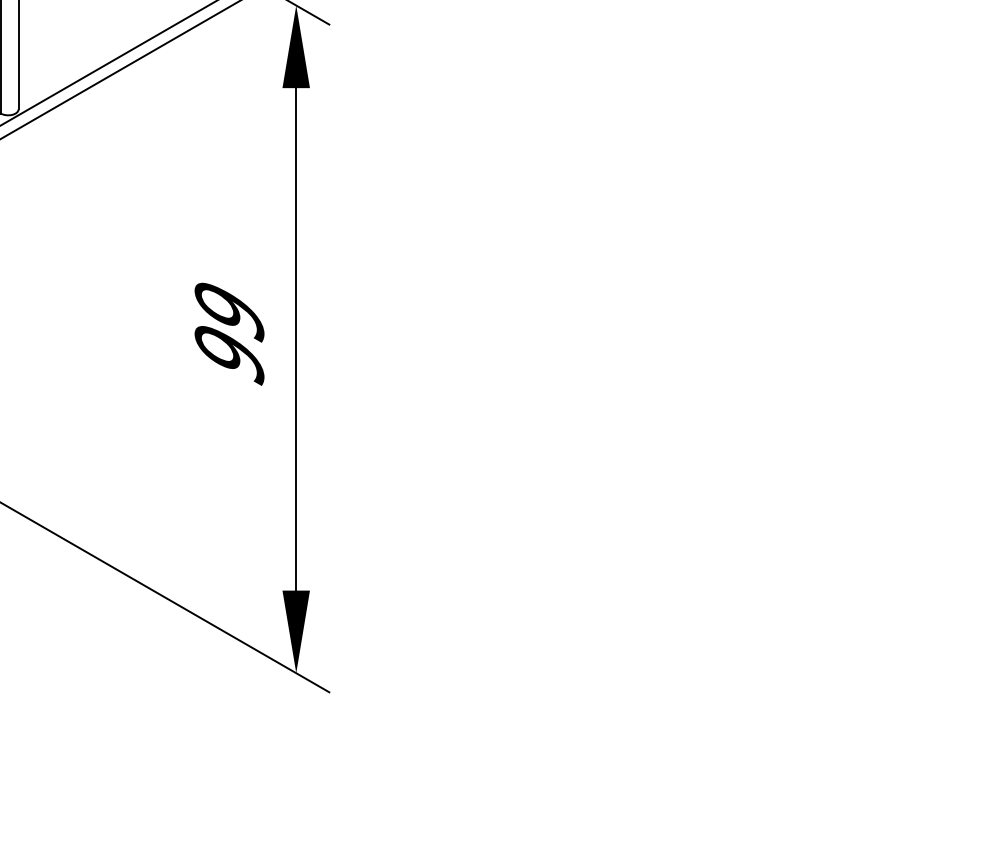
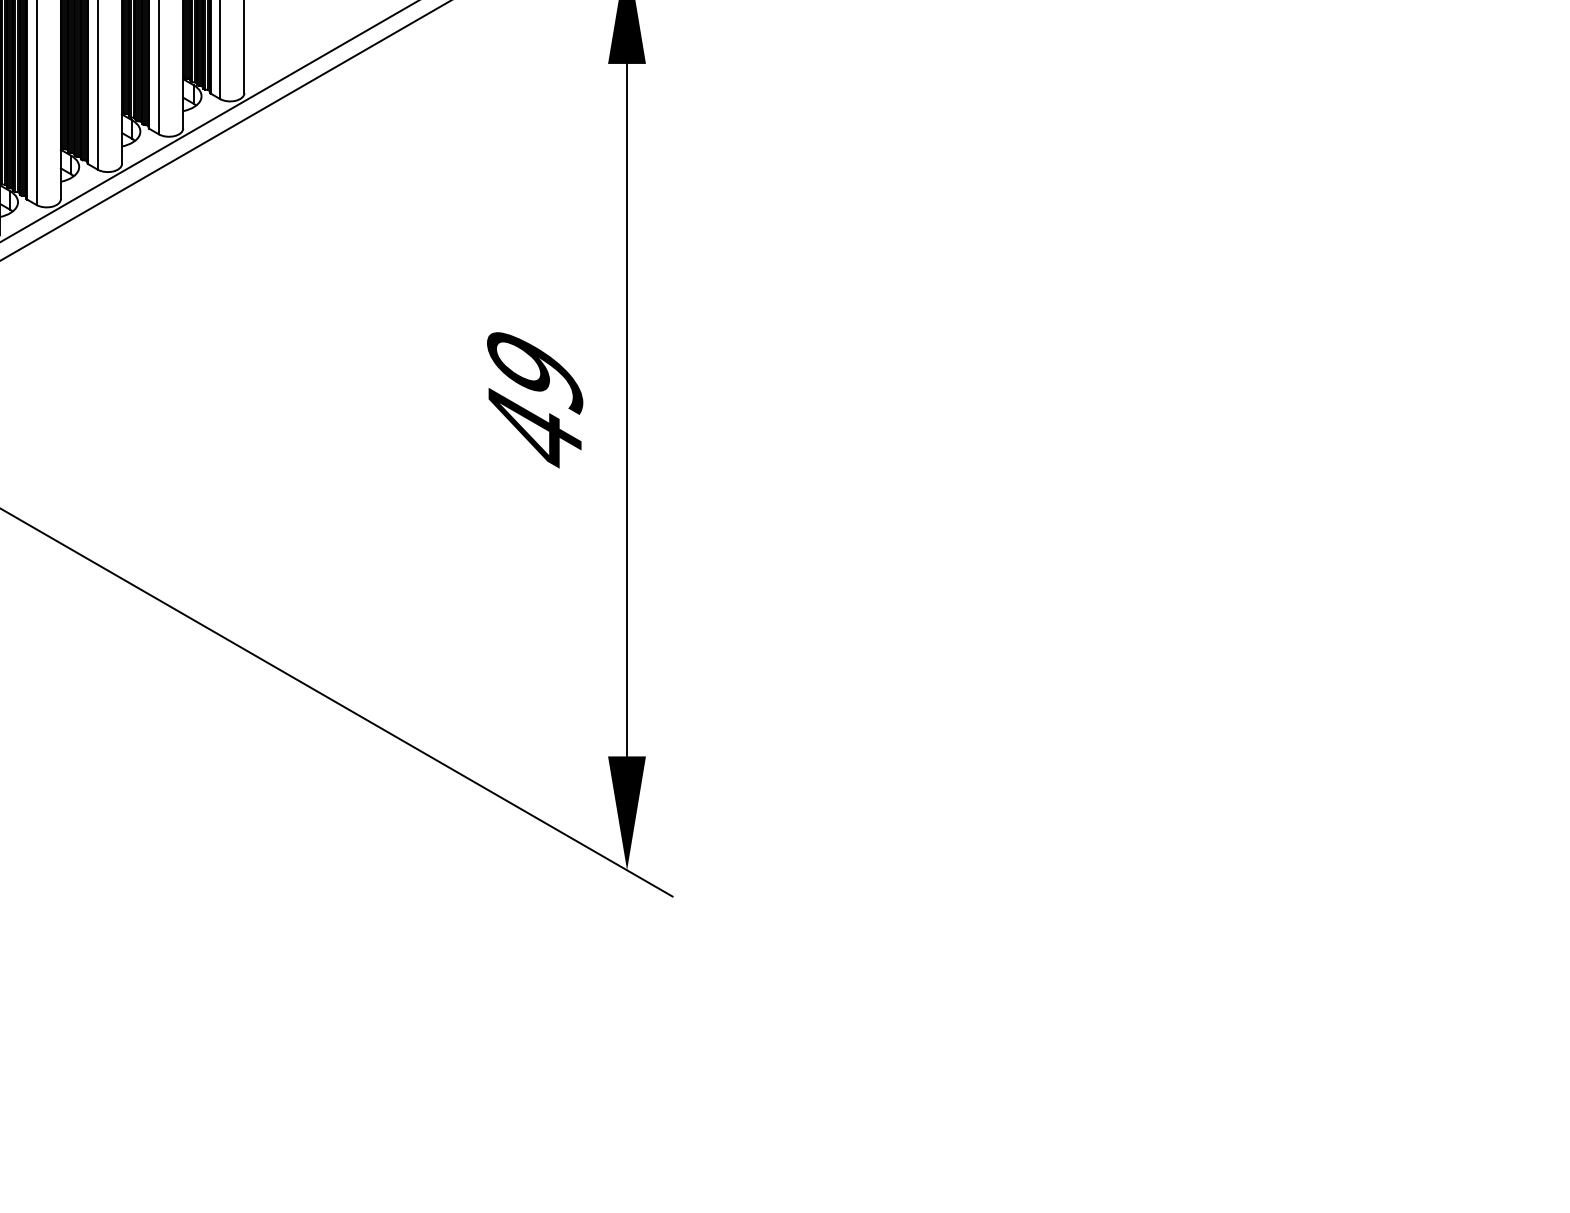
text: (229, 354) -> (535, 431), 99 -> 49

